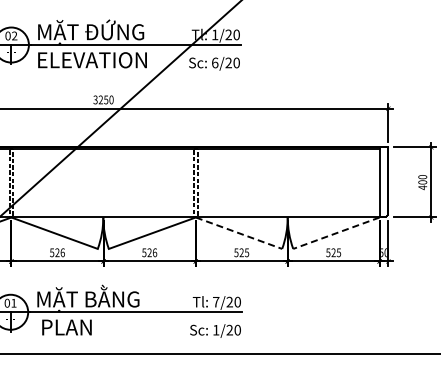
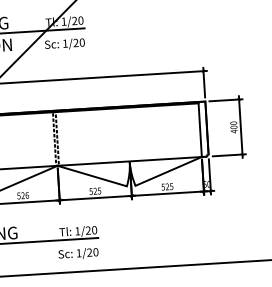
text: (215, 62) -> (65, 43), 6/20 -> 1/20
line: (238, 233) -> (91, 176), dashed -> solid
line: (336, 233) -> (168, 171), dashed -> solid
text: (216, 302) -> (77, 231), 7/20 -> 1/20

